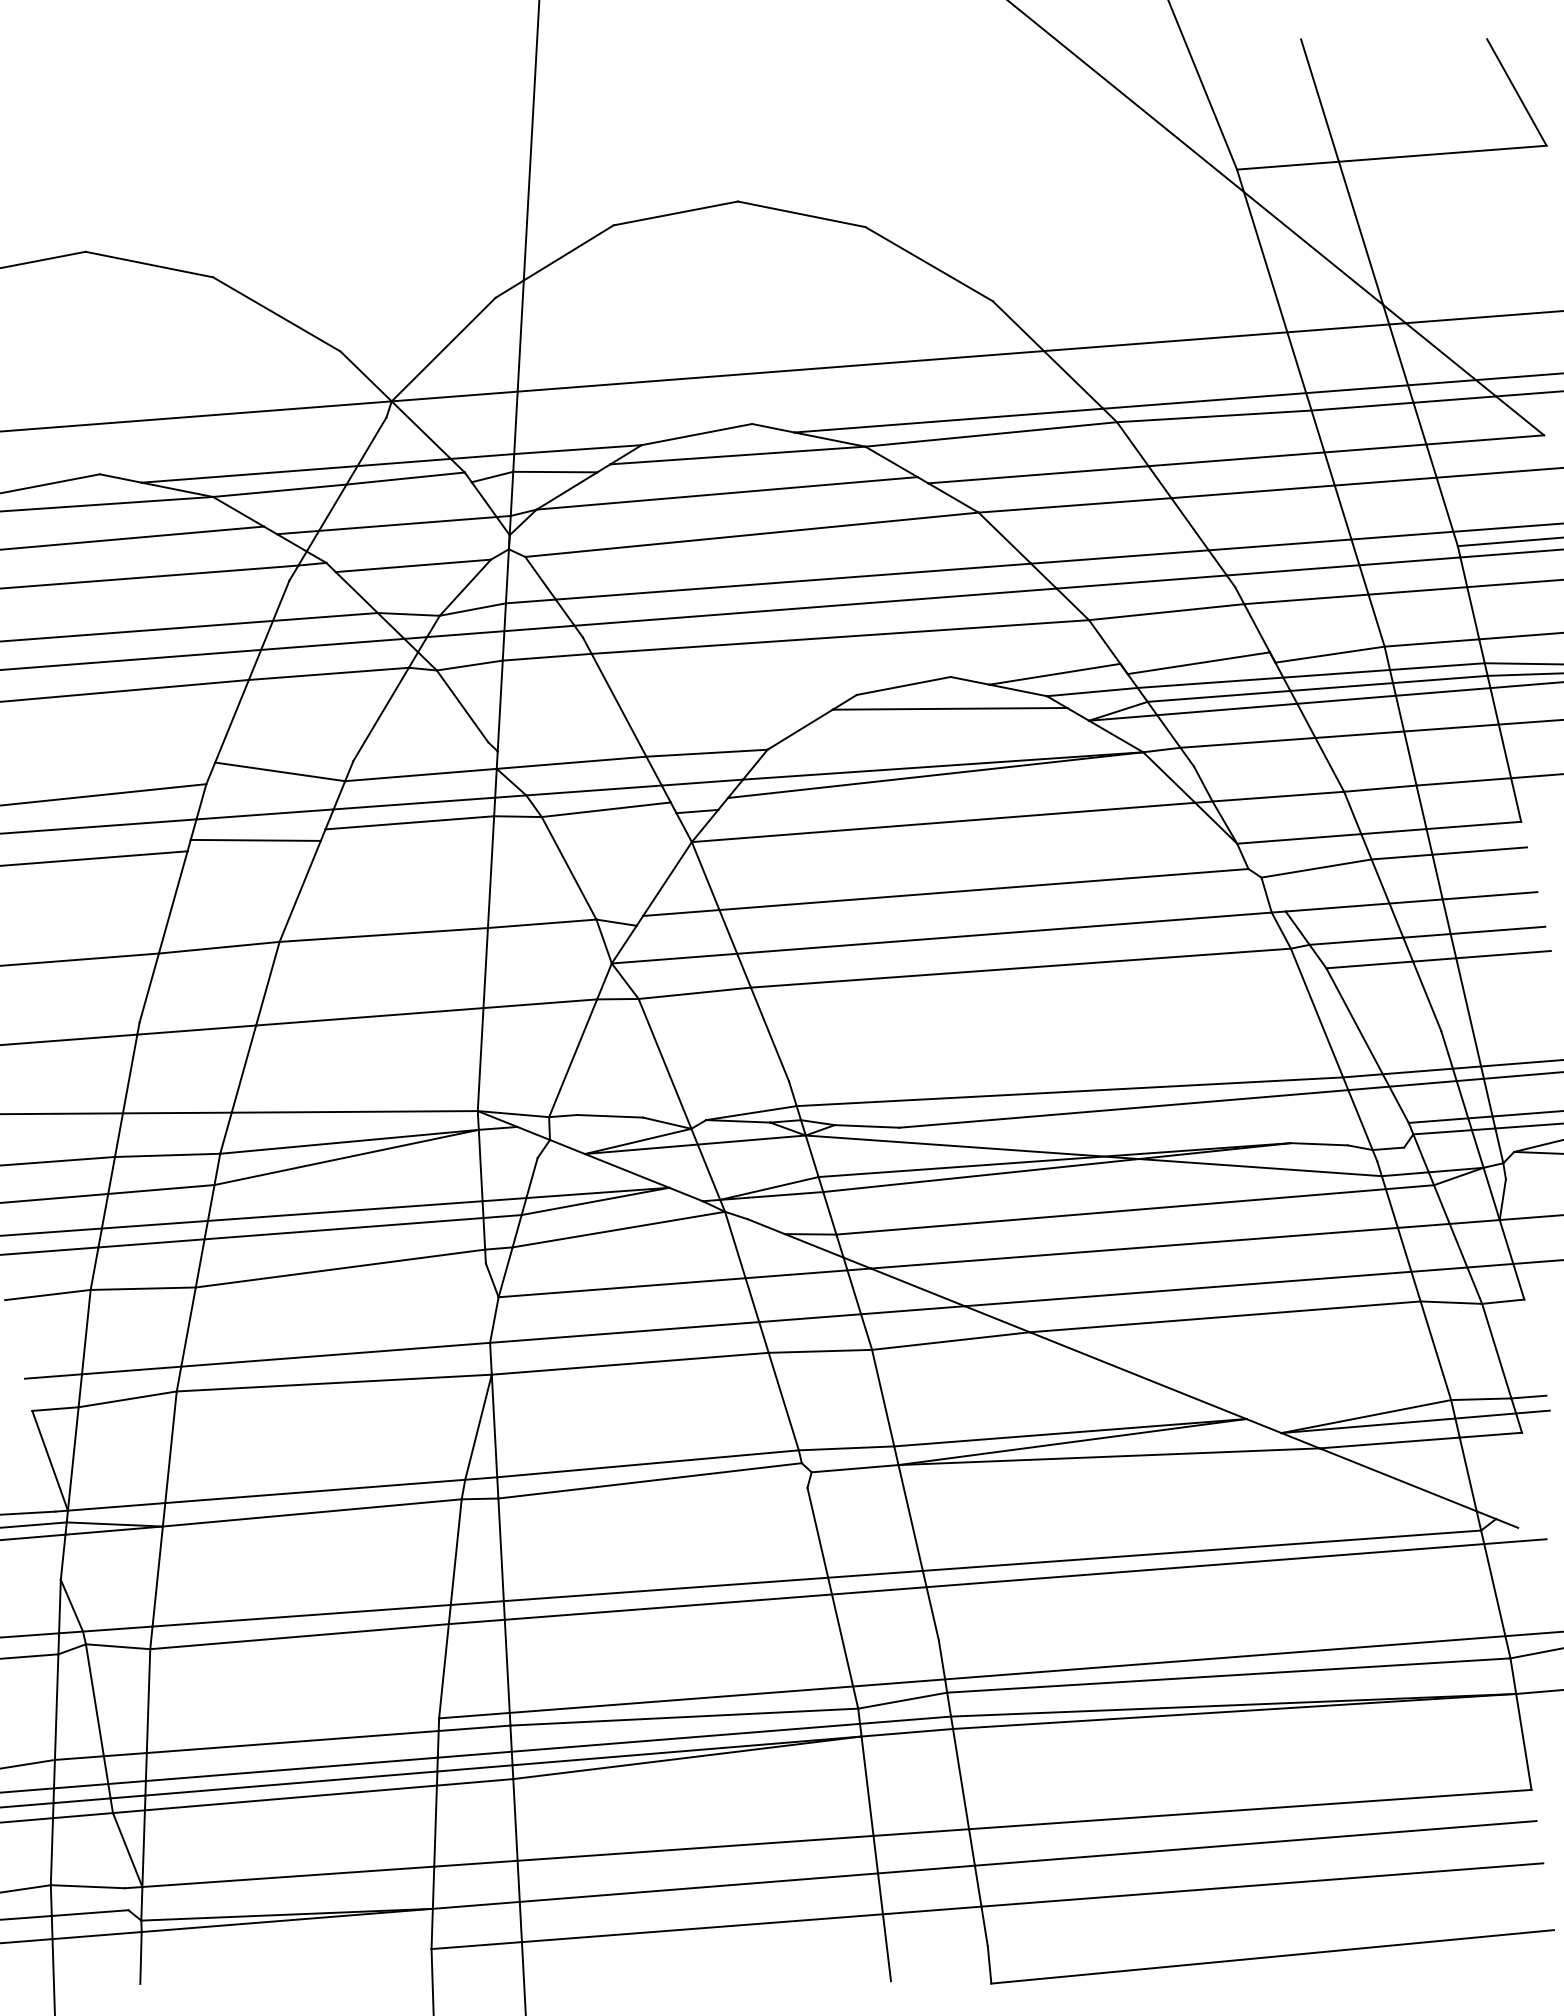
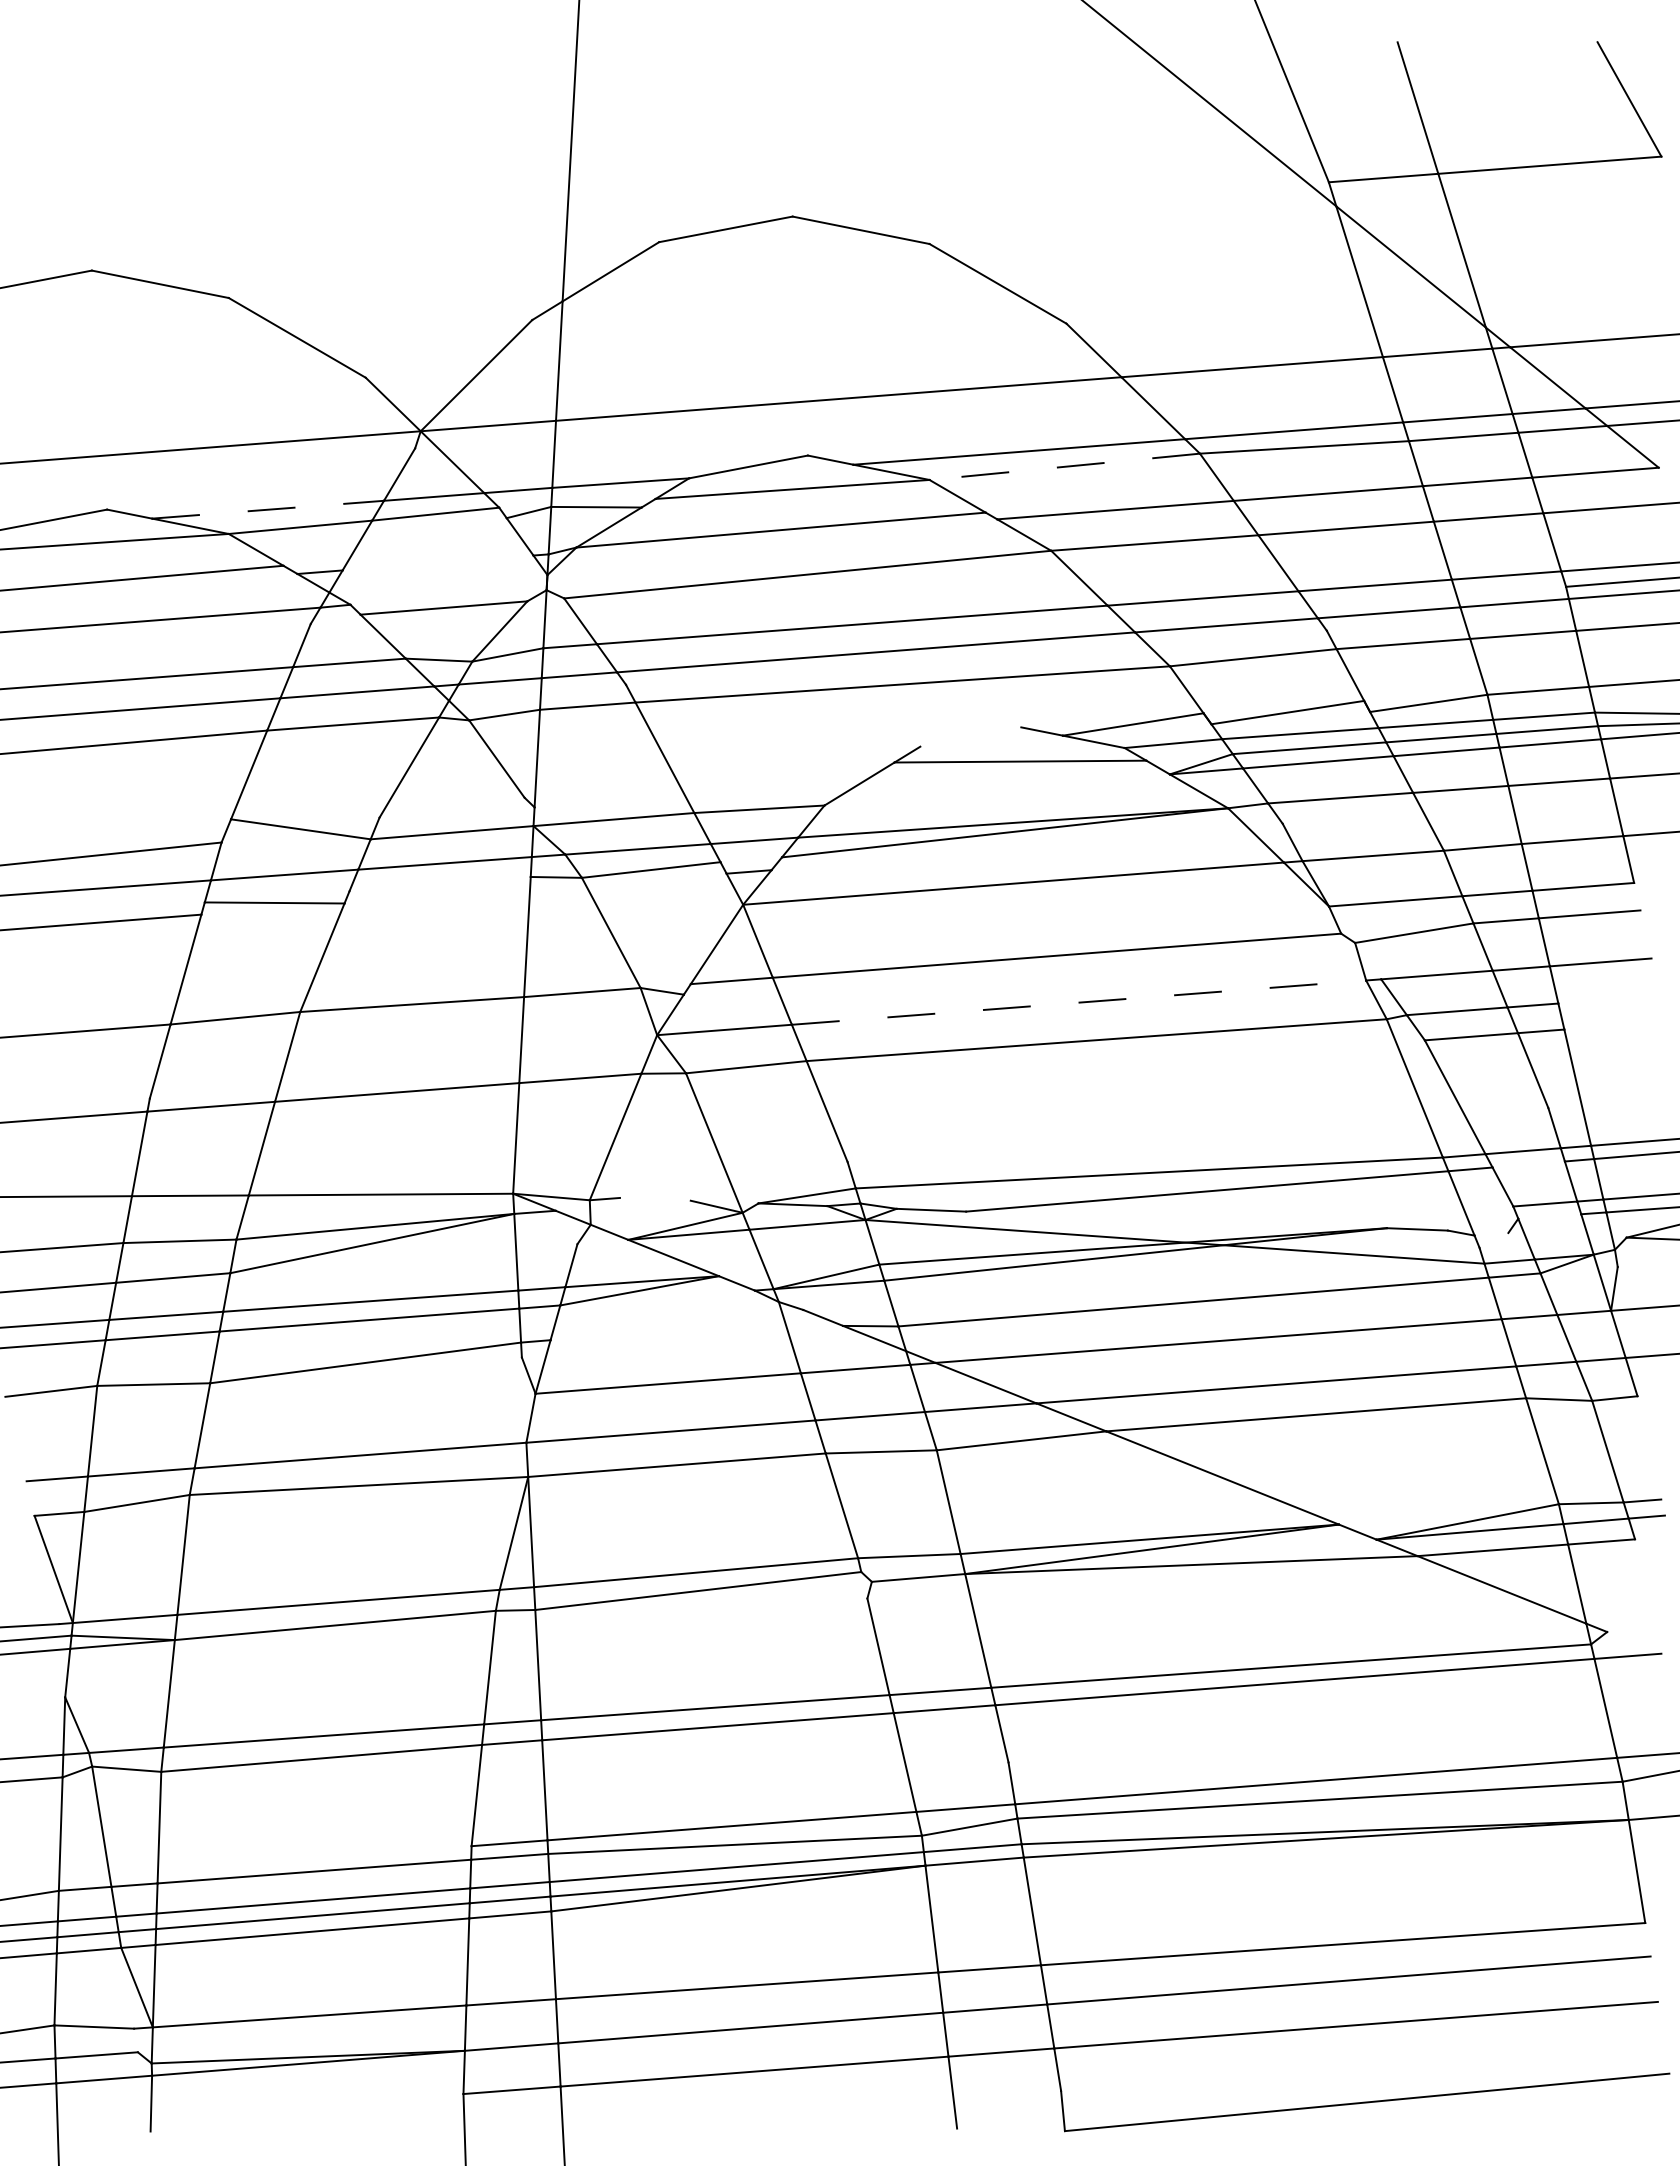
line: (990, 434) -> (1064, 466), solid -> dashed
line: (250, 474) -> (268, 509), solid -> dashed
line: (407, 523) -> (437, 562), removed
line: (903, 685) -> (970, 736), removed
line: (409, 822) -> (439, 883), removed
line: (1498, 930) -> (1609, 999), removed
line: (1004, 933) -> (1079, 1002), solid -> dashed
line: (1503, 954) -> (1615, 1025), removed
line: (1422, 1083) -> (1528, 1164), removed
line: (609, 1115) -> (654, 1198), removed
line: (1442, 1132) -> (1549, 1216), removed
line: (1388, 1148) -> (1491, 1233), removed
line: (618, 1229) -> (664, 1321), removed
line: (1506, 1523) -> (1618, 1636), removed

